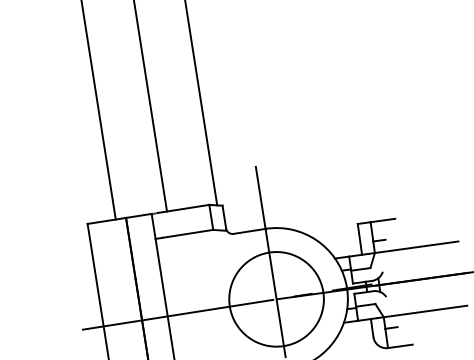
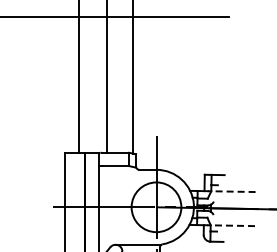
line: (412, 247) -> (231, 191), solid -> dashed
line: (422, 311) -> (231, 225), solid -> dashed

